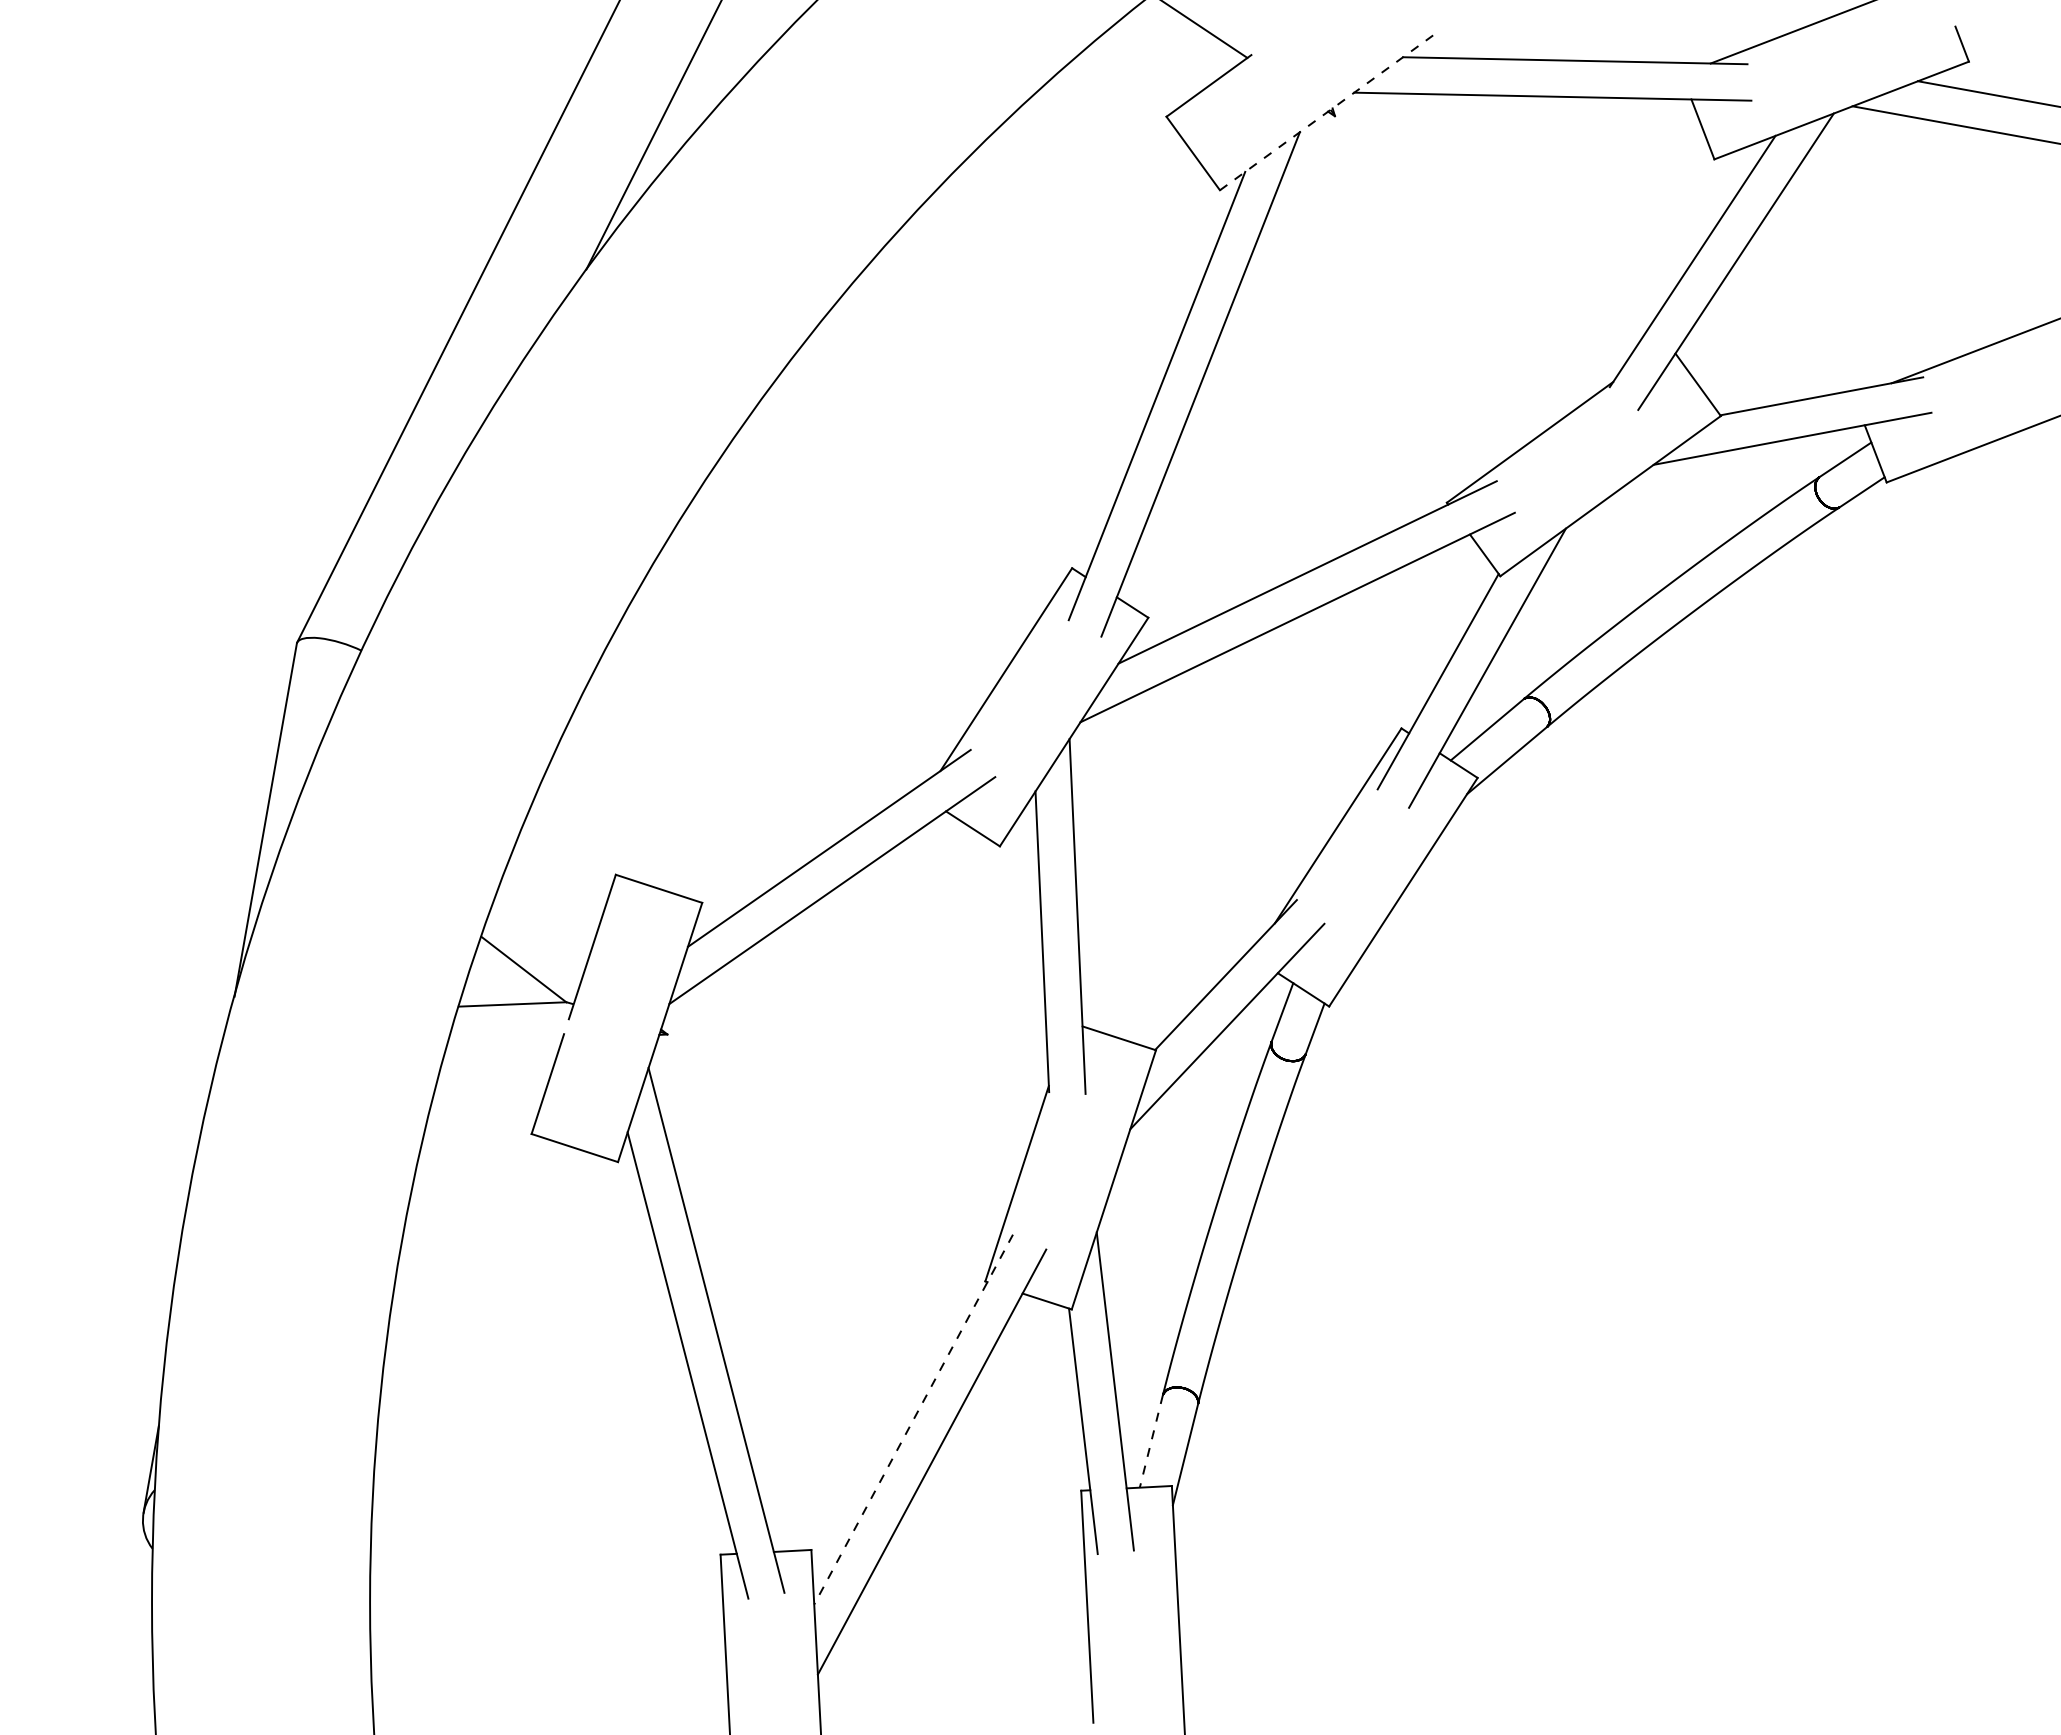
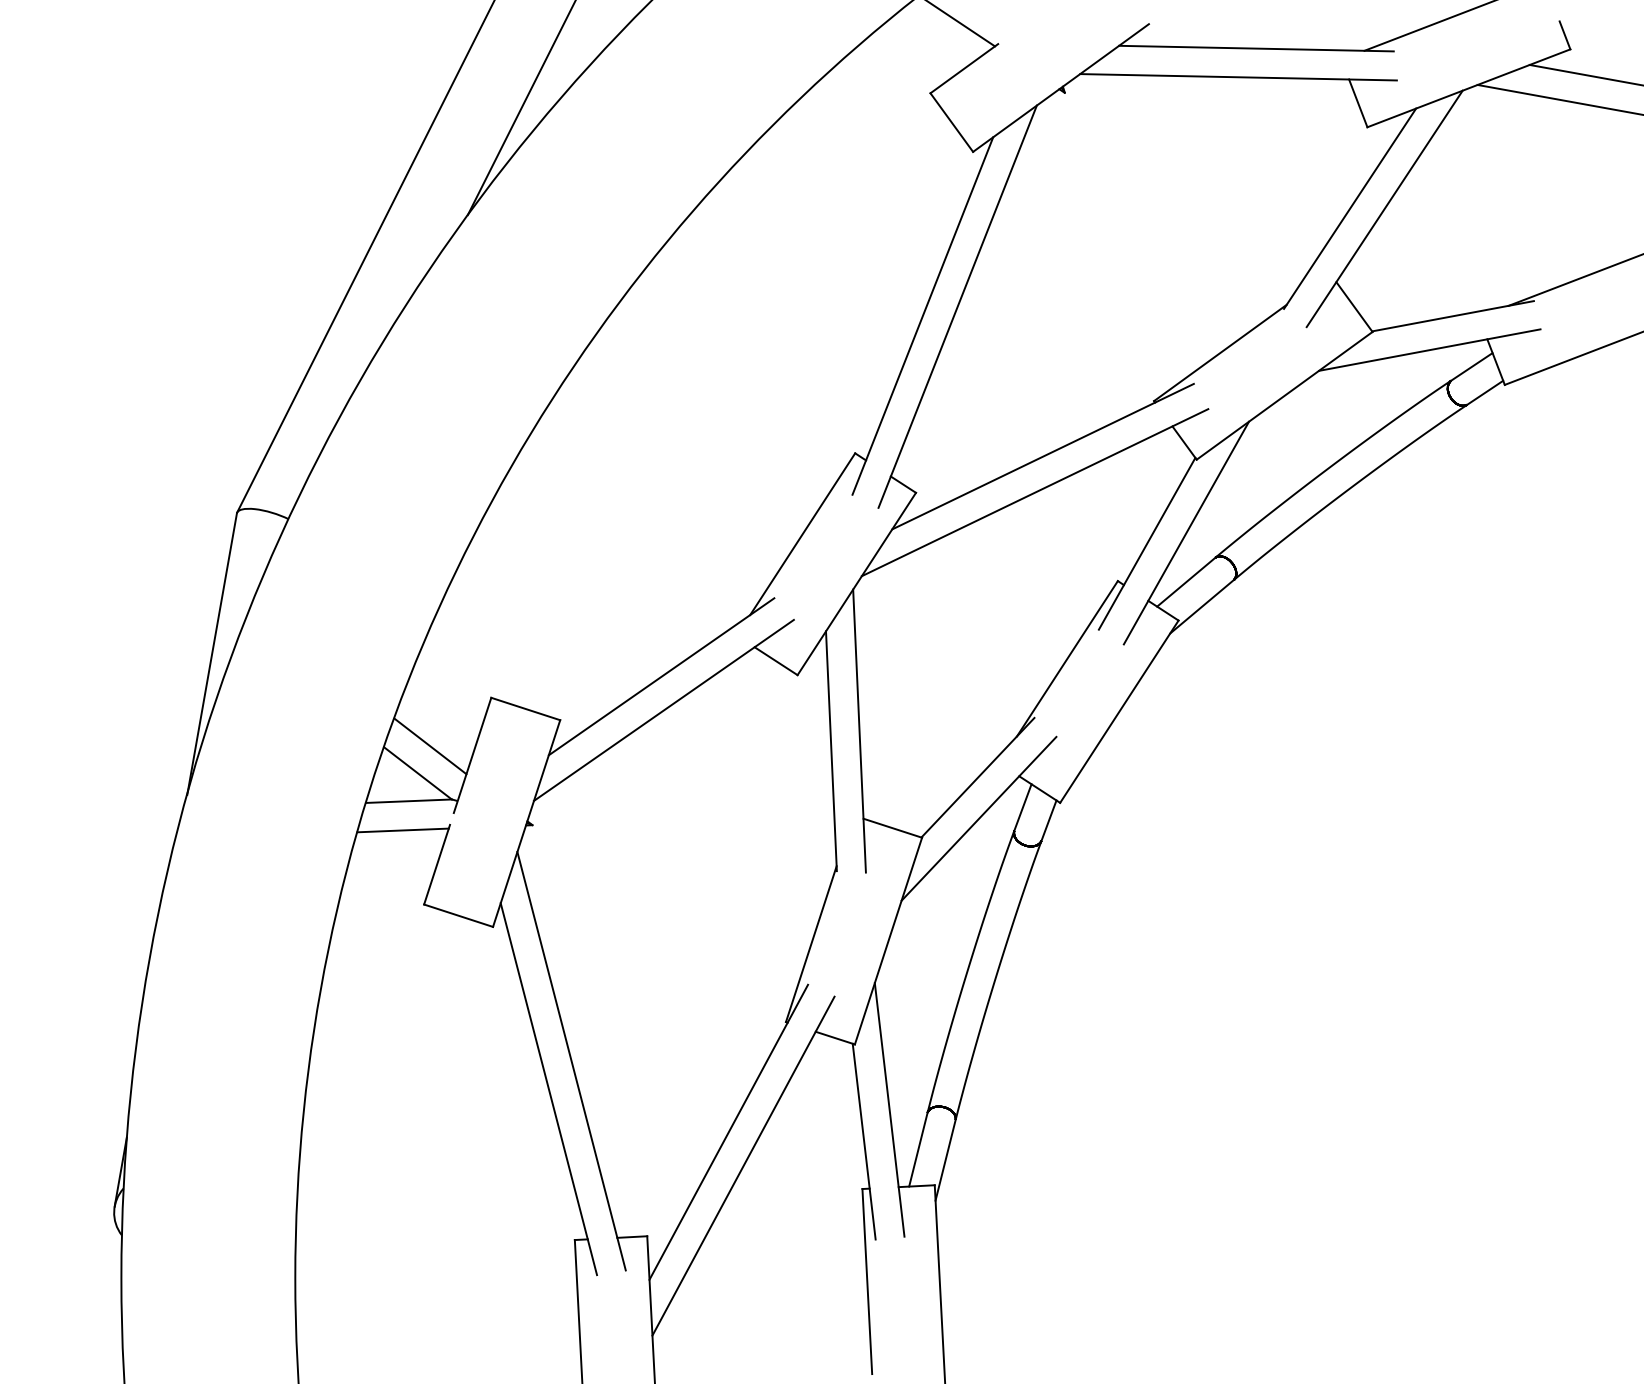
line: (1330, 109) -> (1061, 87), dashed -> solid
line: (539, 935) -> (430, 746), added
line: (504, 1040) -> (402, 829), added
line: (913, 1419) -> (728, 1132), dashed -> solid
line: (1151, 1441) -> (918, 1149), dashed -> solid

